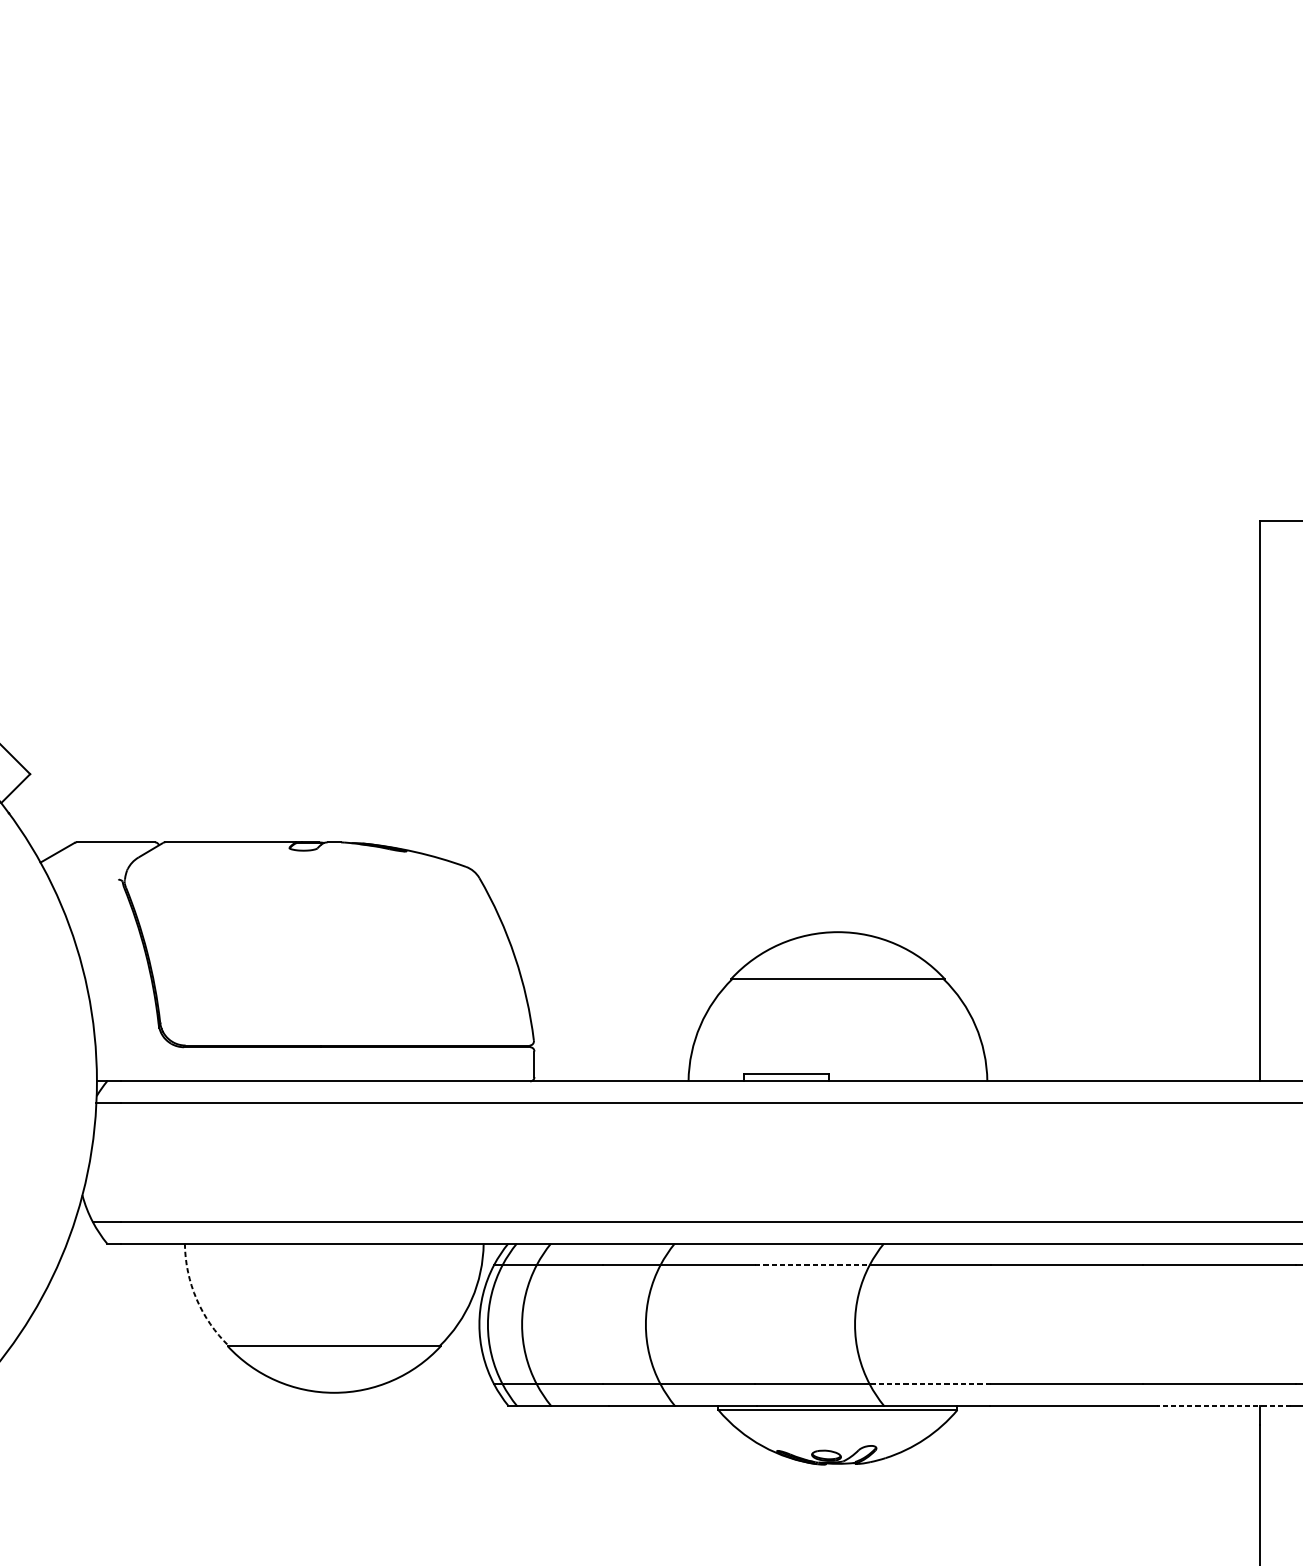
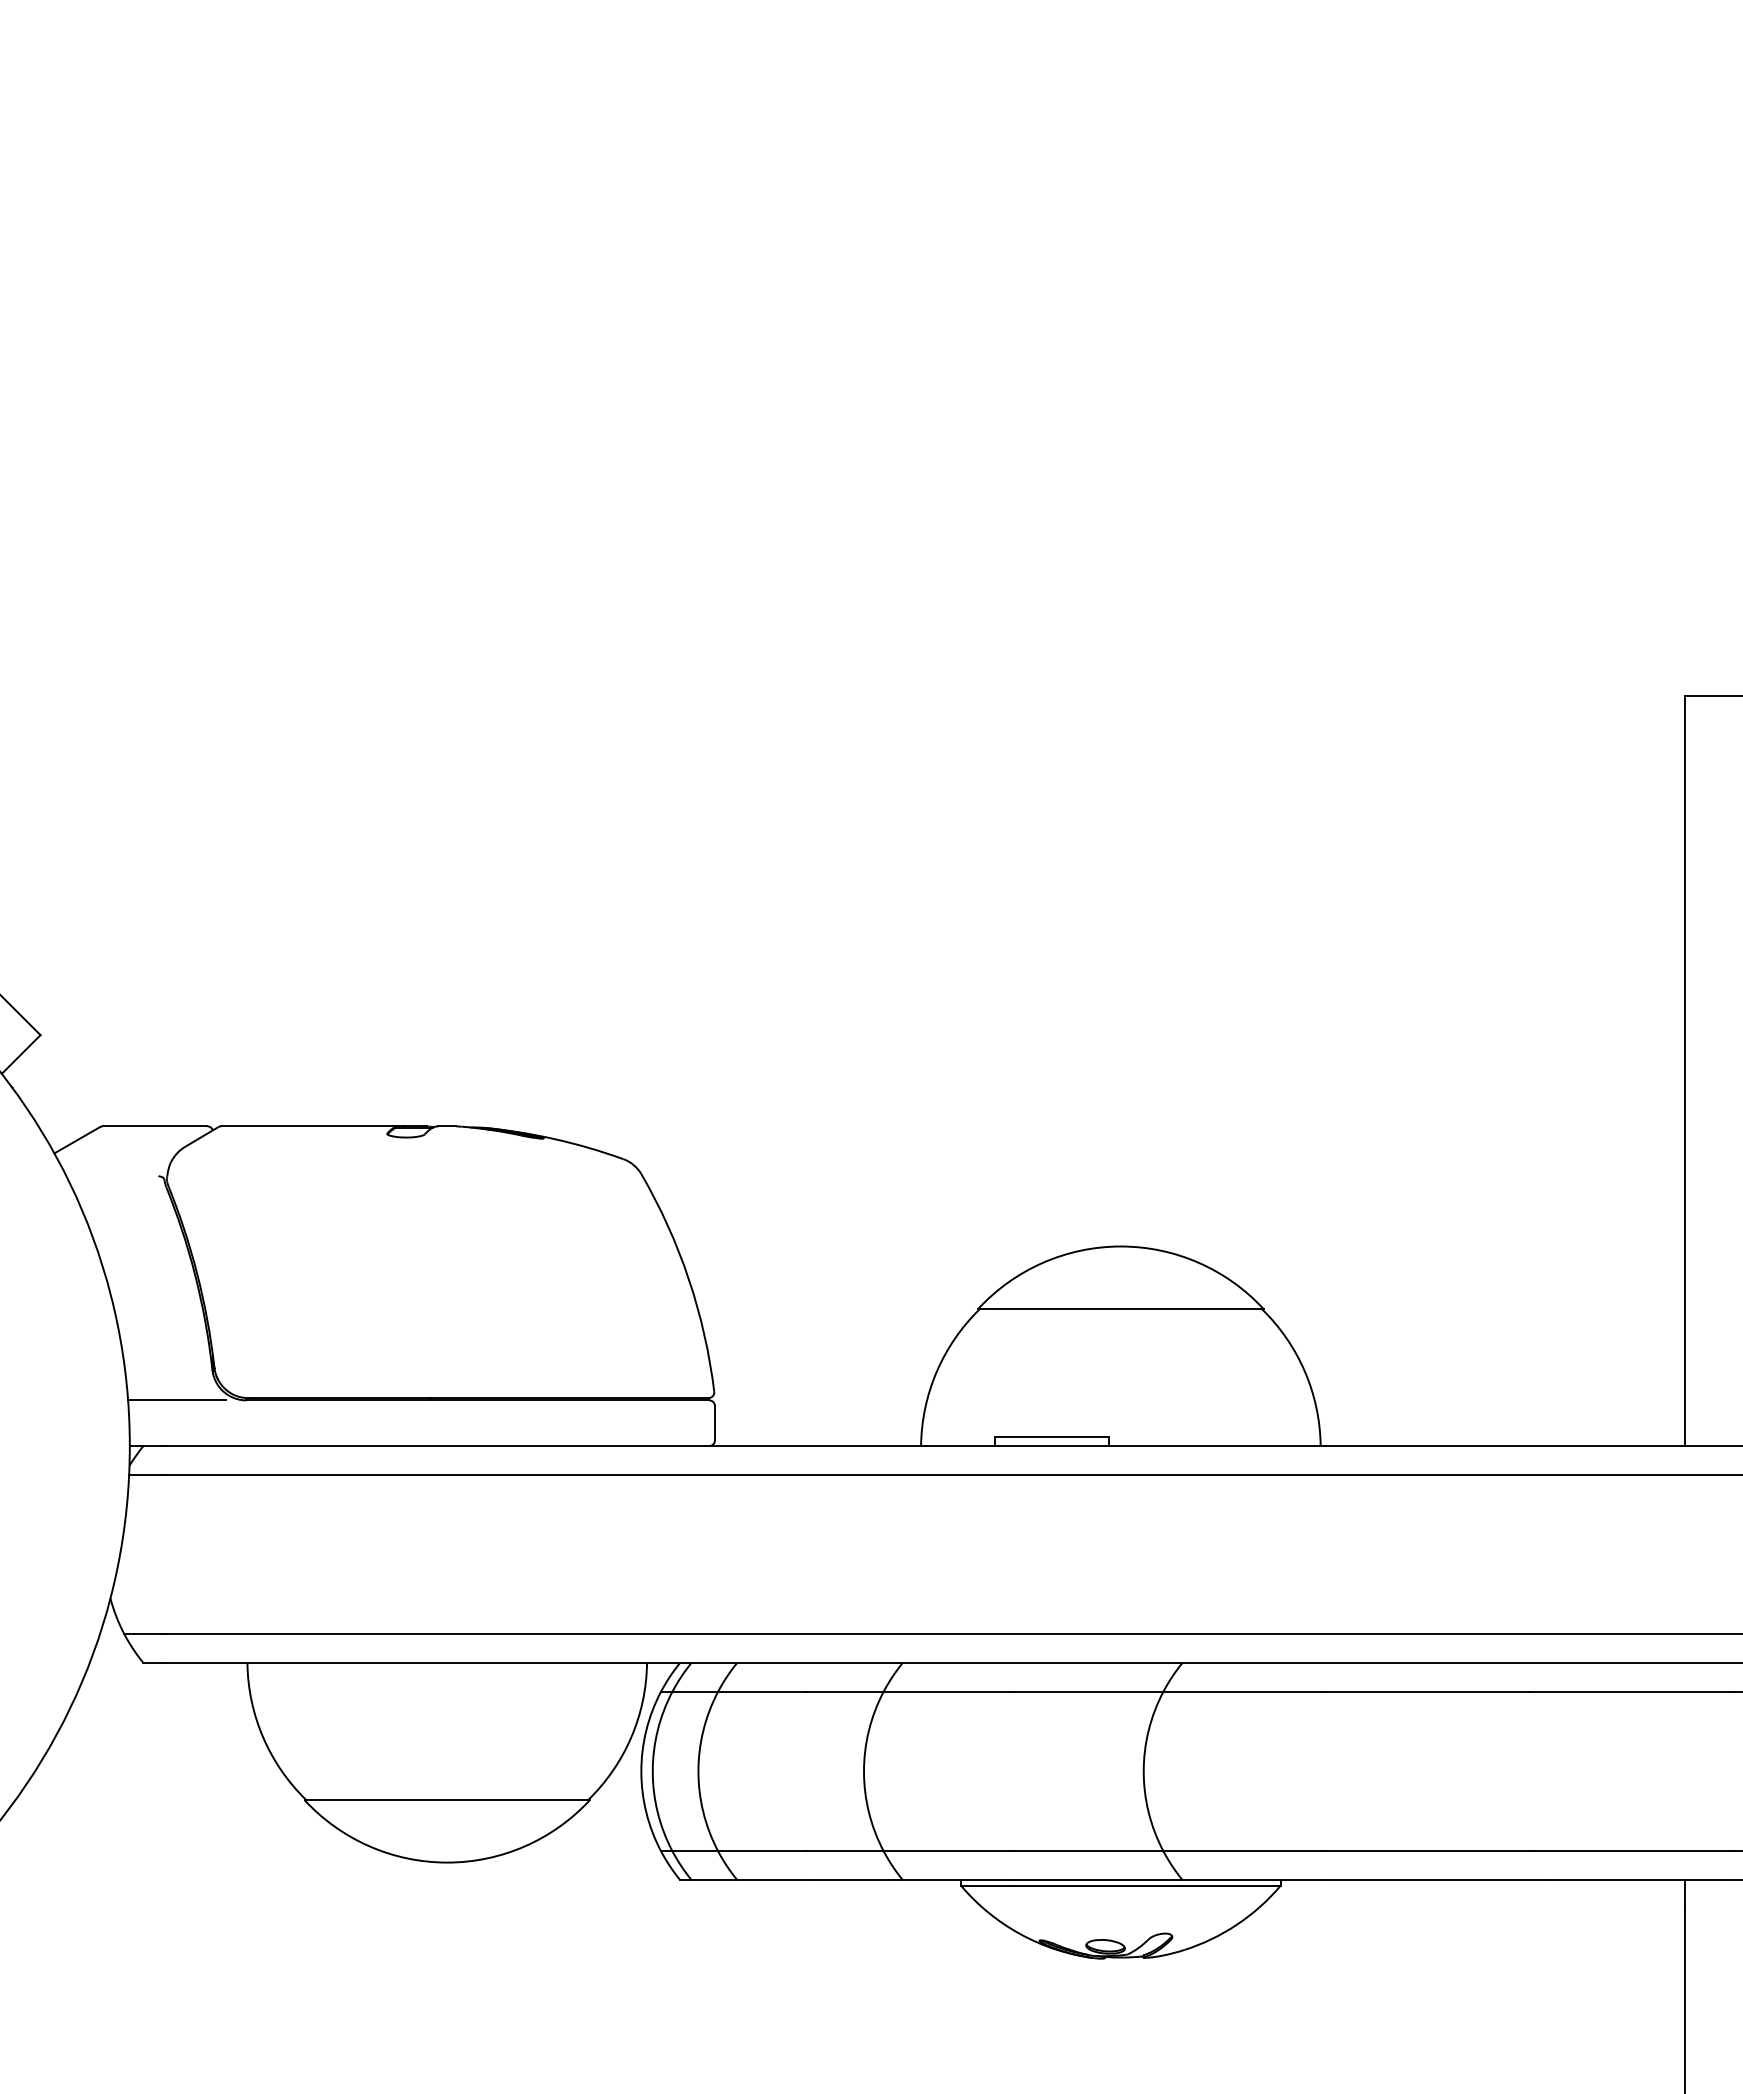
line: (131, 1047) -> (176, 1400), added
line: (812, 1264) -> (1086, 1691), dashed -> solid
arc: (196, 1299) -> (263, 1737), dashed -> solid
line: (930, 1384) -> (1244, 1851), dashed -> solid
line: (1224, 1405) -> (1637, 1879), dashed -> solid

